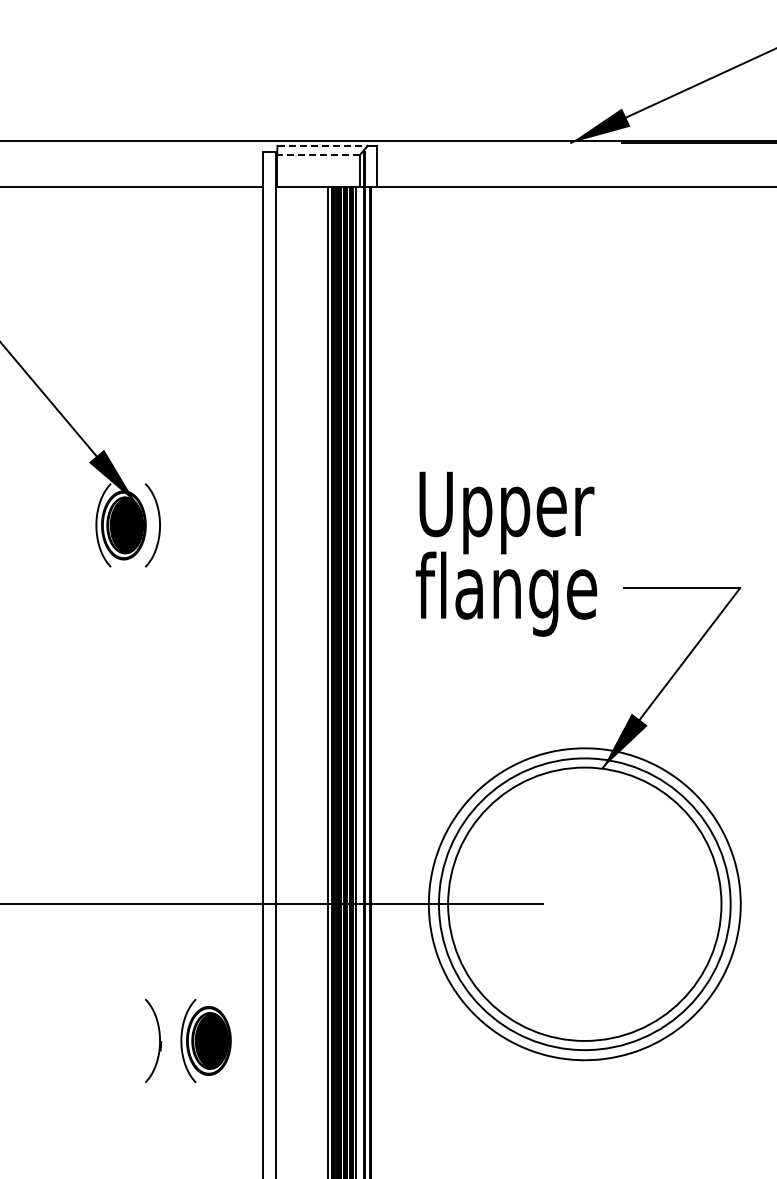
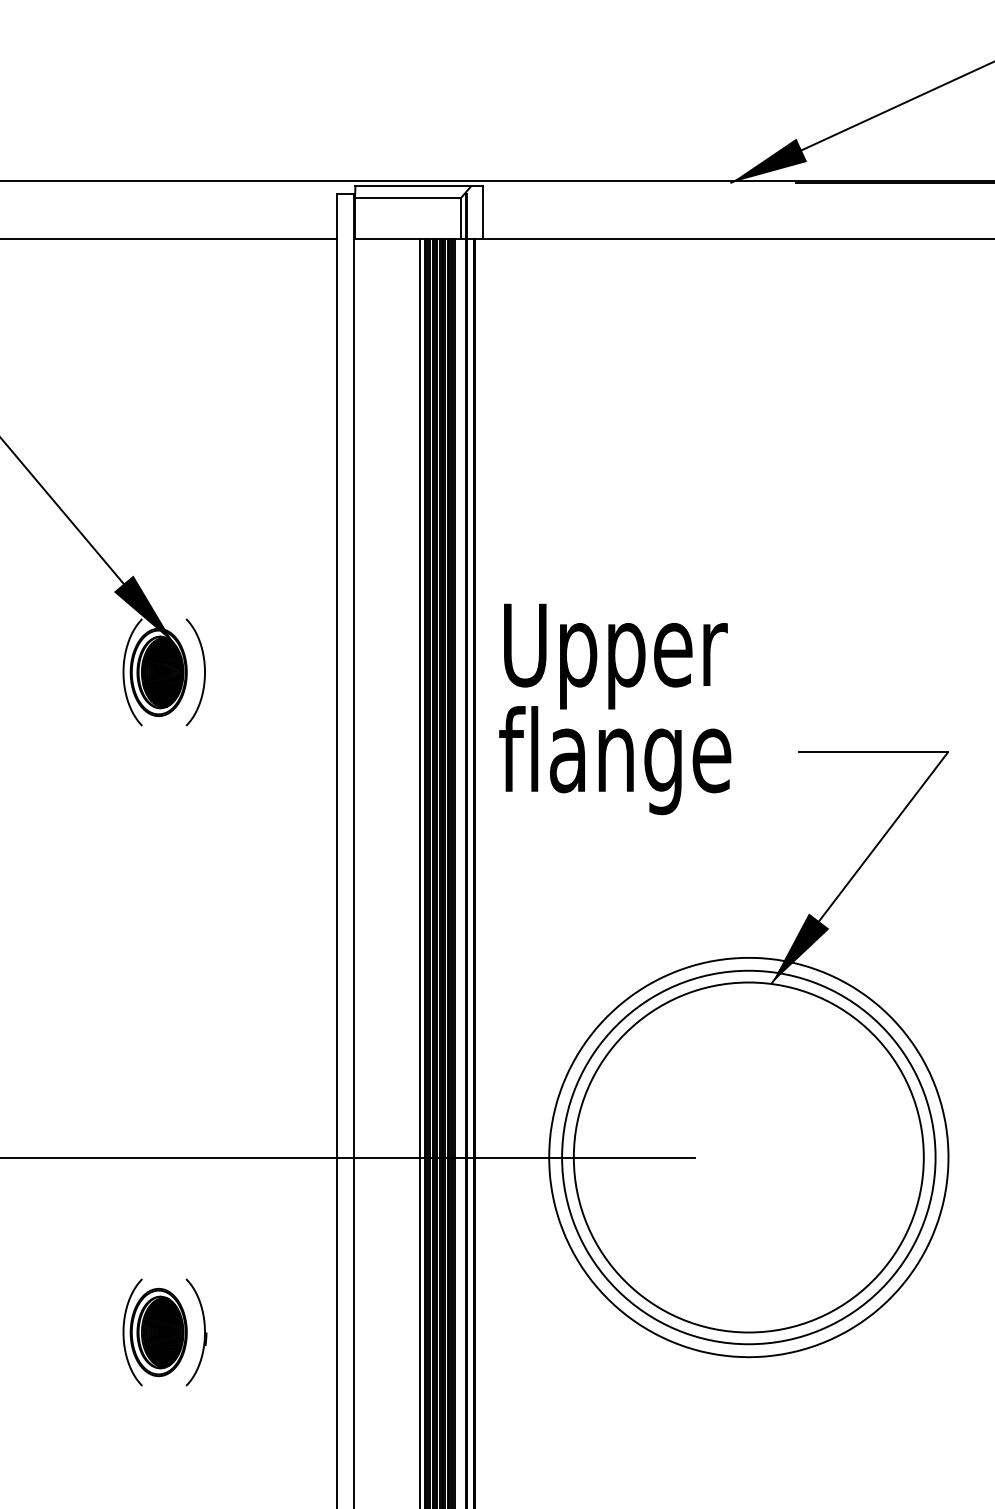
line: (323, 145) -> (414, 186), dashed -> solid
line: (318, 155) -> (407, 198), dashed -> solid
text: (506, 553) -> (615, 708), moved
part: (205, 1040) -> (154, 1331), moved

